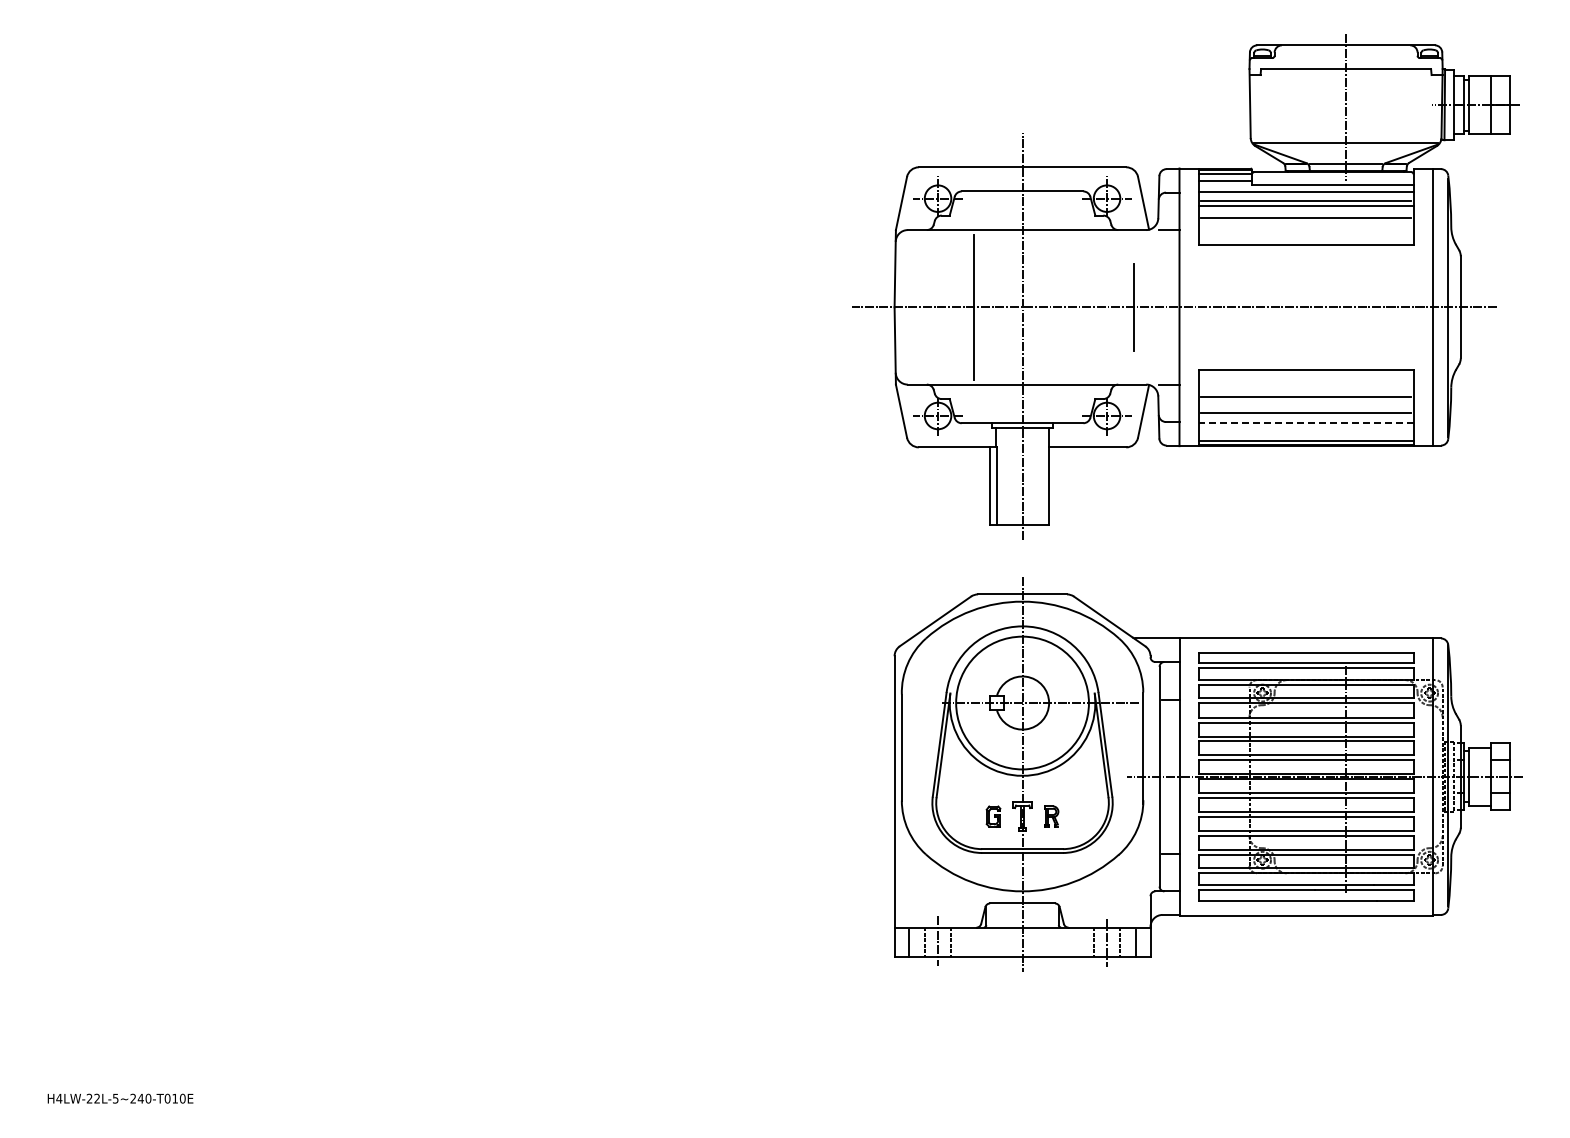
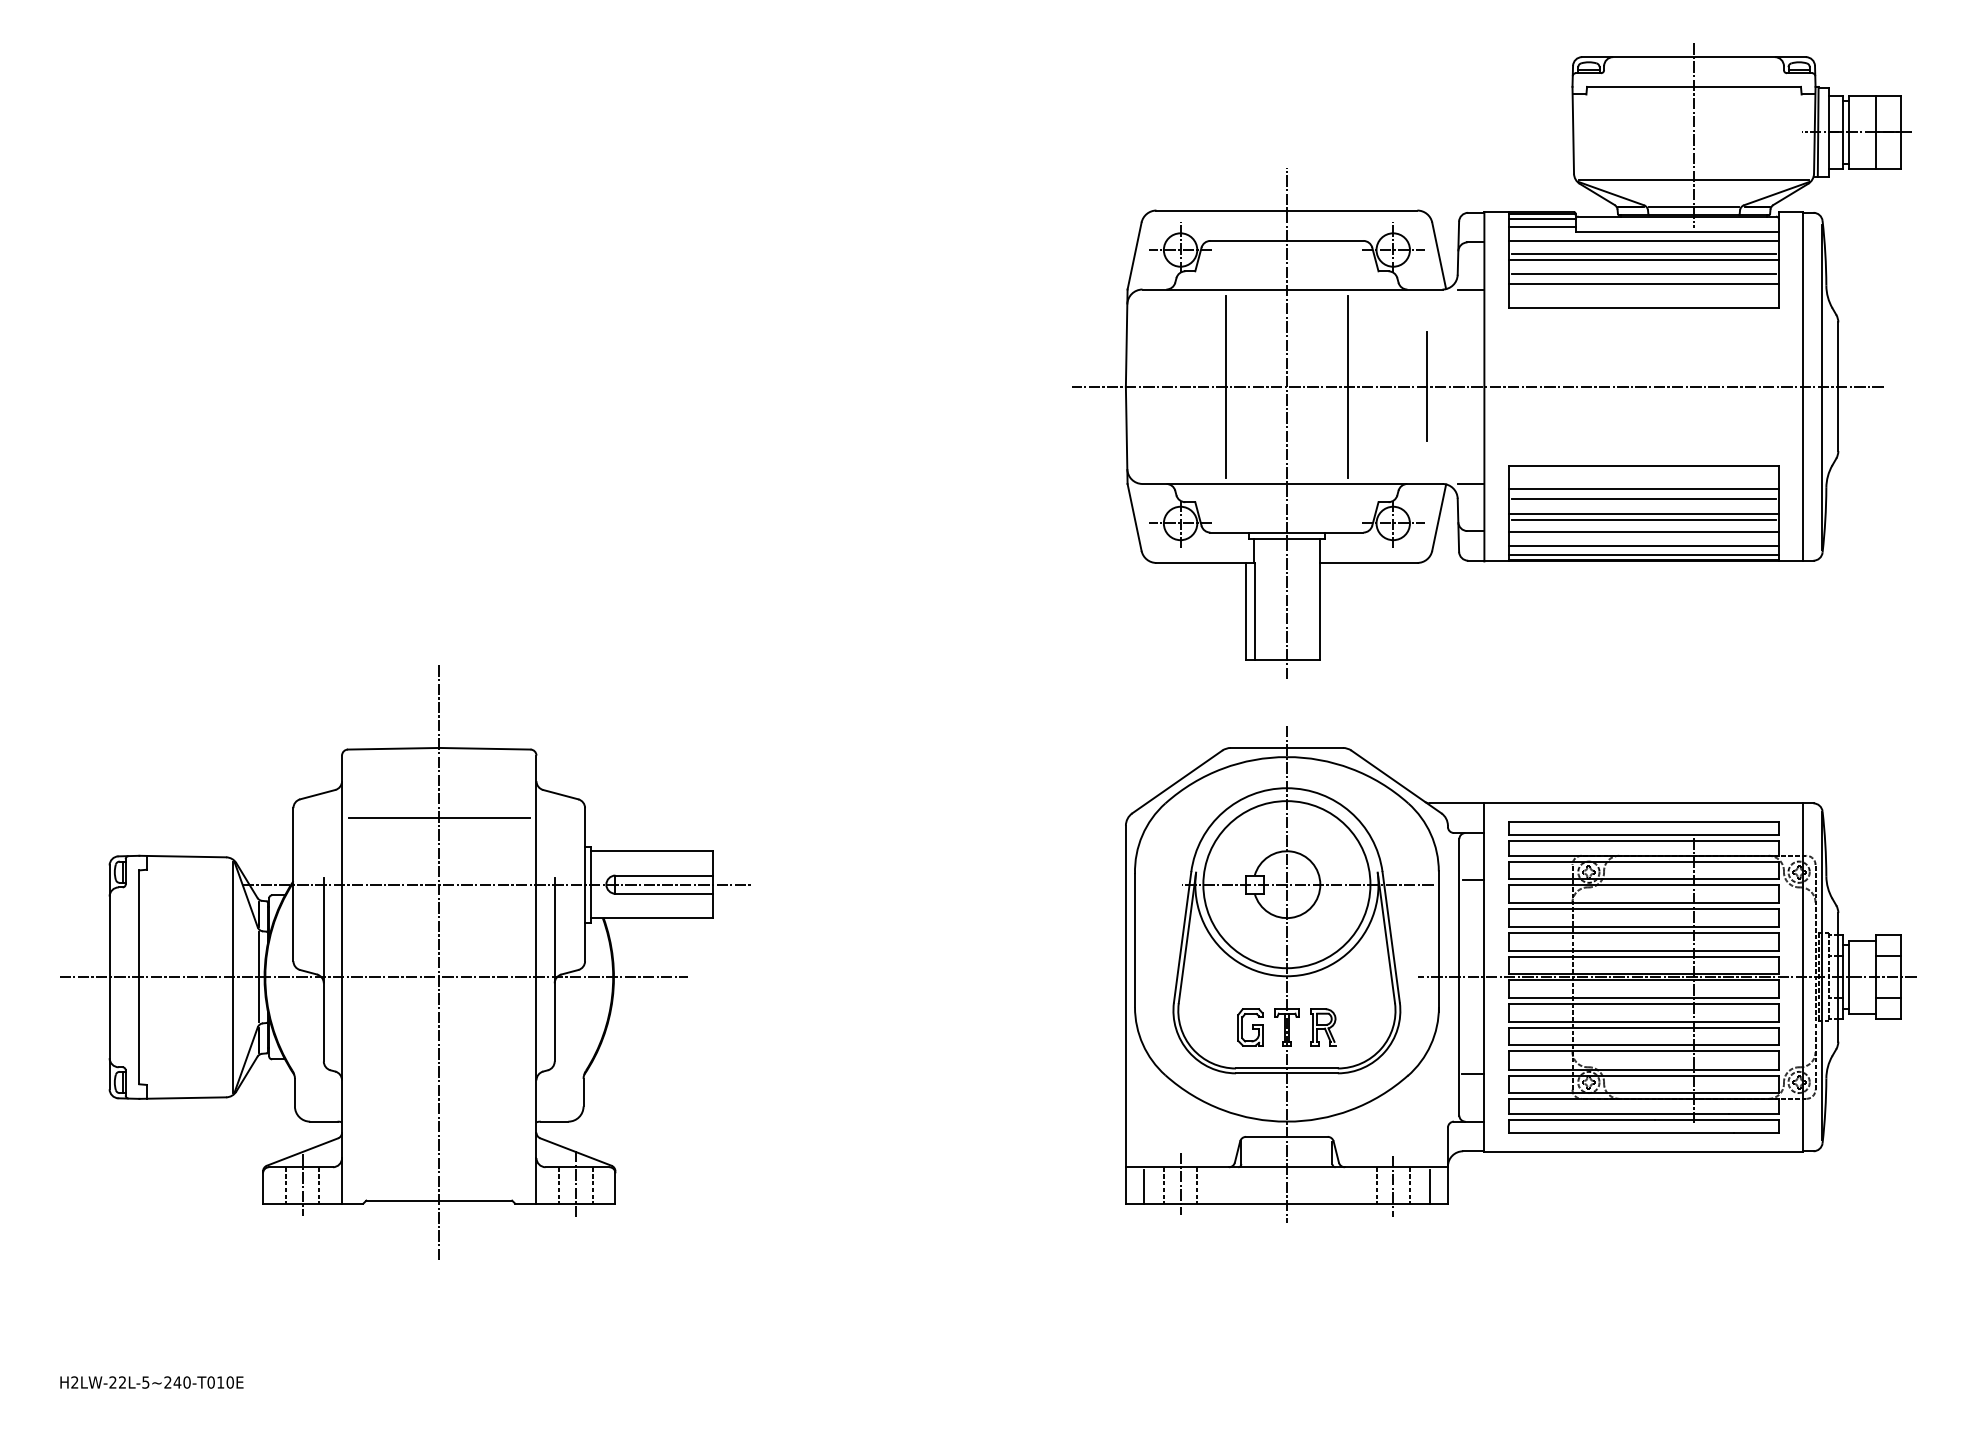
line: (1305, 225) -> (1642, 283), added
line: (1070, 306) -> (1347, 385), added
line: (1305, 388) -> (1642, 488), added
line: (1305, 408) -> (1642, 514), added
line: (1305, 422) -> (1642, 531), dashed -> solid
line: (1305, 433) -> (1642, 545), added
part: (321, 764) -> (404, 961), added
part: (993, 816) -> (1250, 1027), size x1.43
part: (1051, 816) -> (1323, 1027), size x1.43
text: (59, 1098) -> (75, 1382), H4LW-22L-5~240-T010E -> H2LW-22L-5~240-T010E

